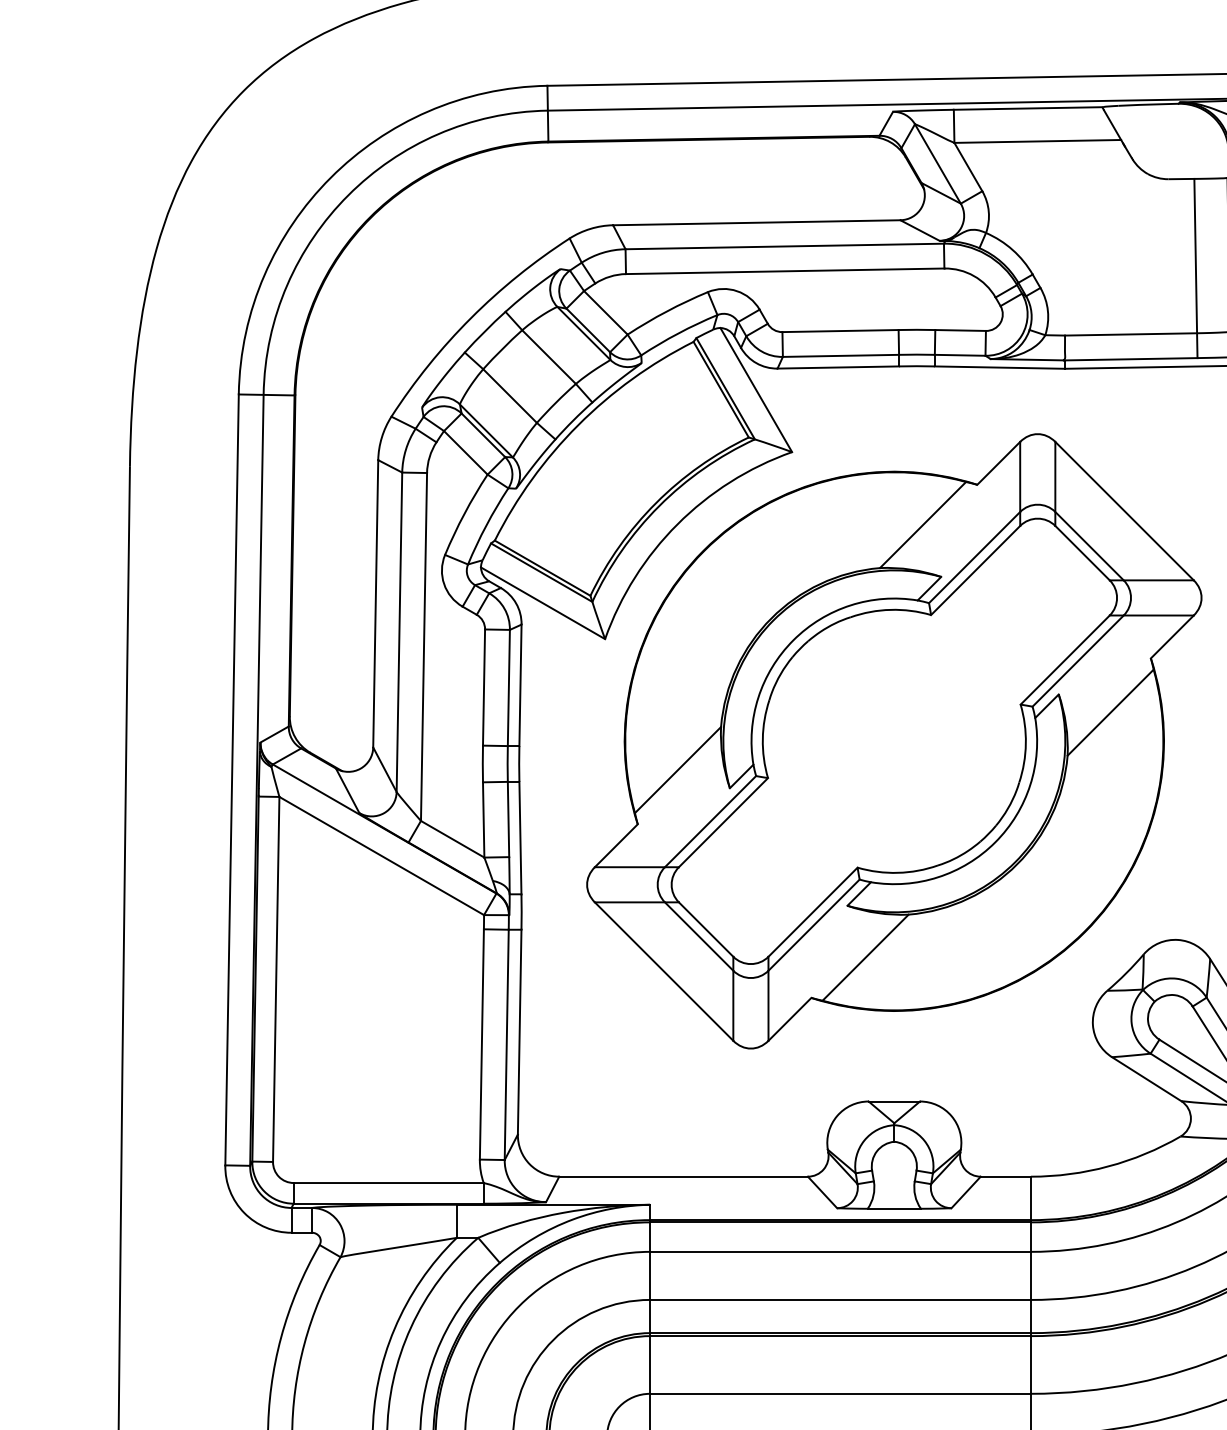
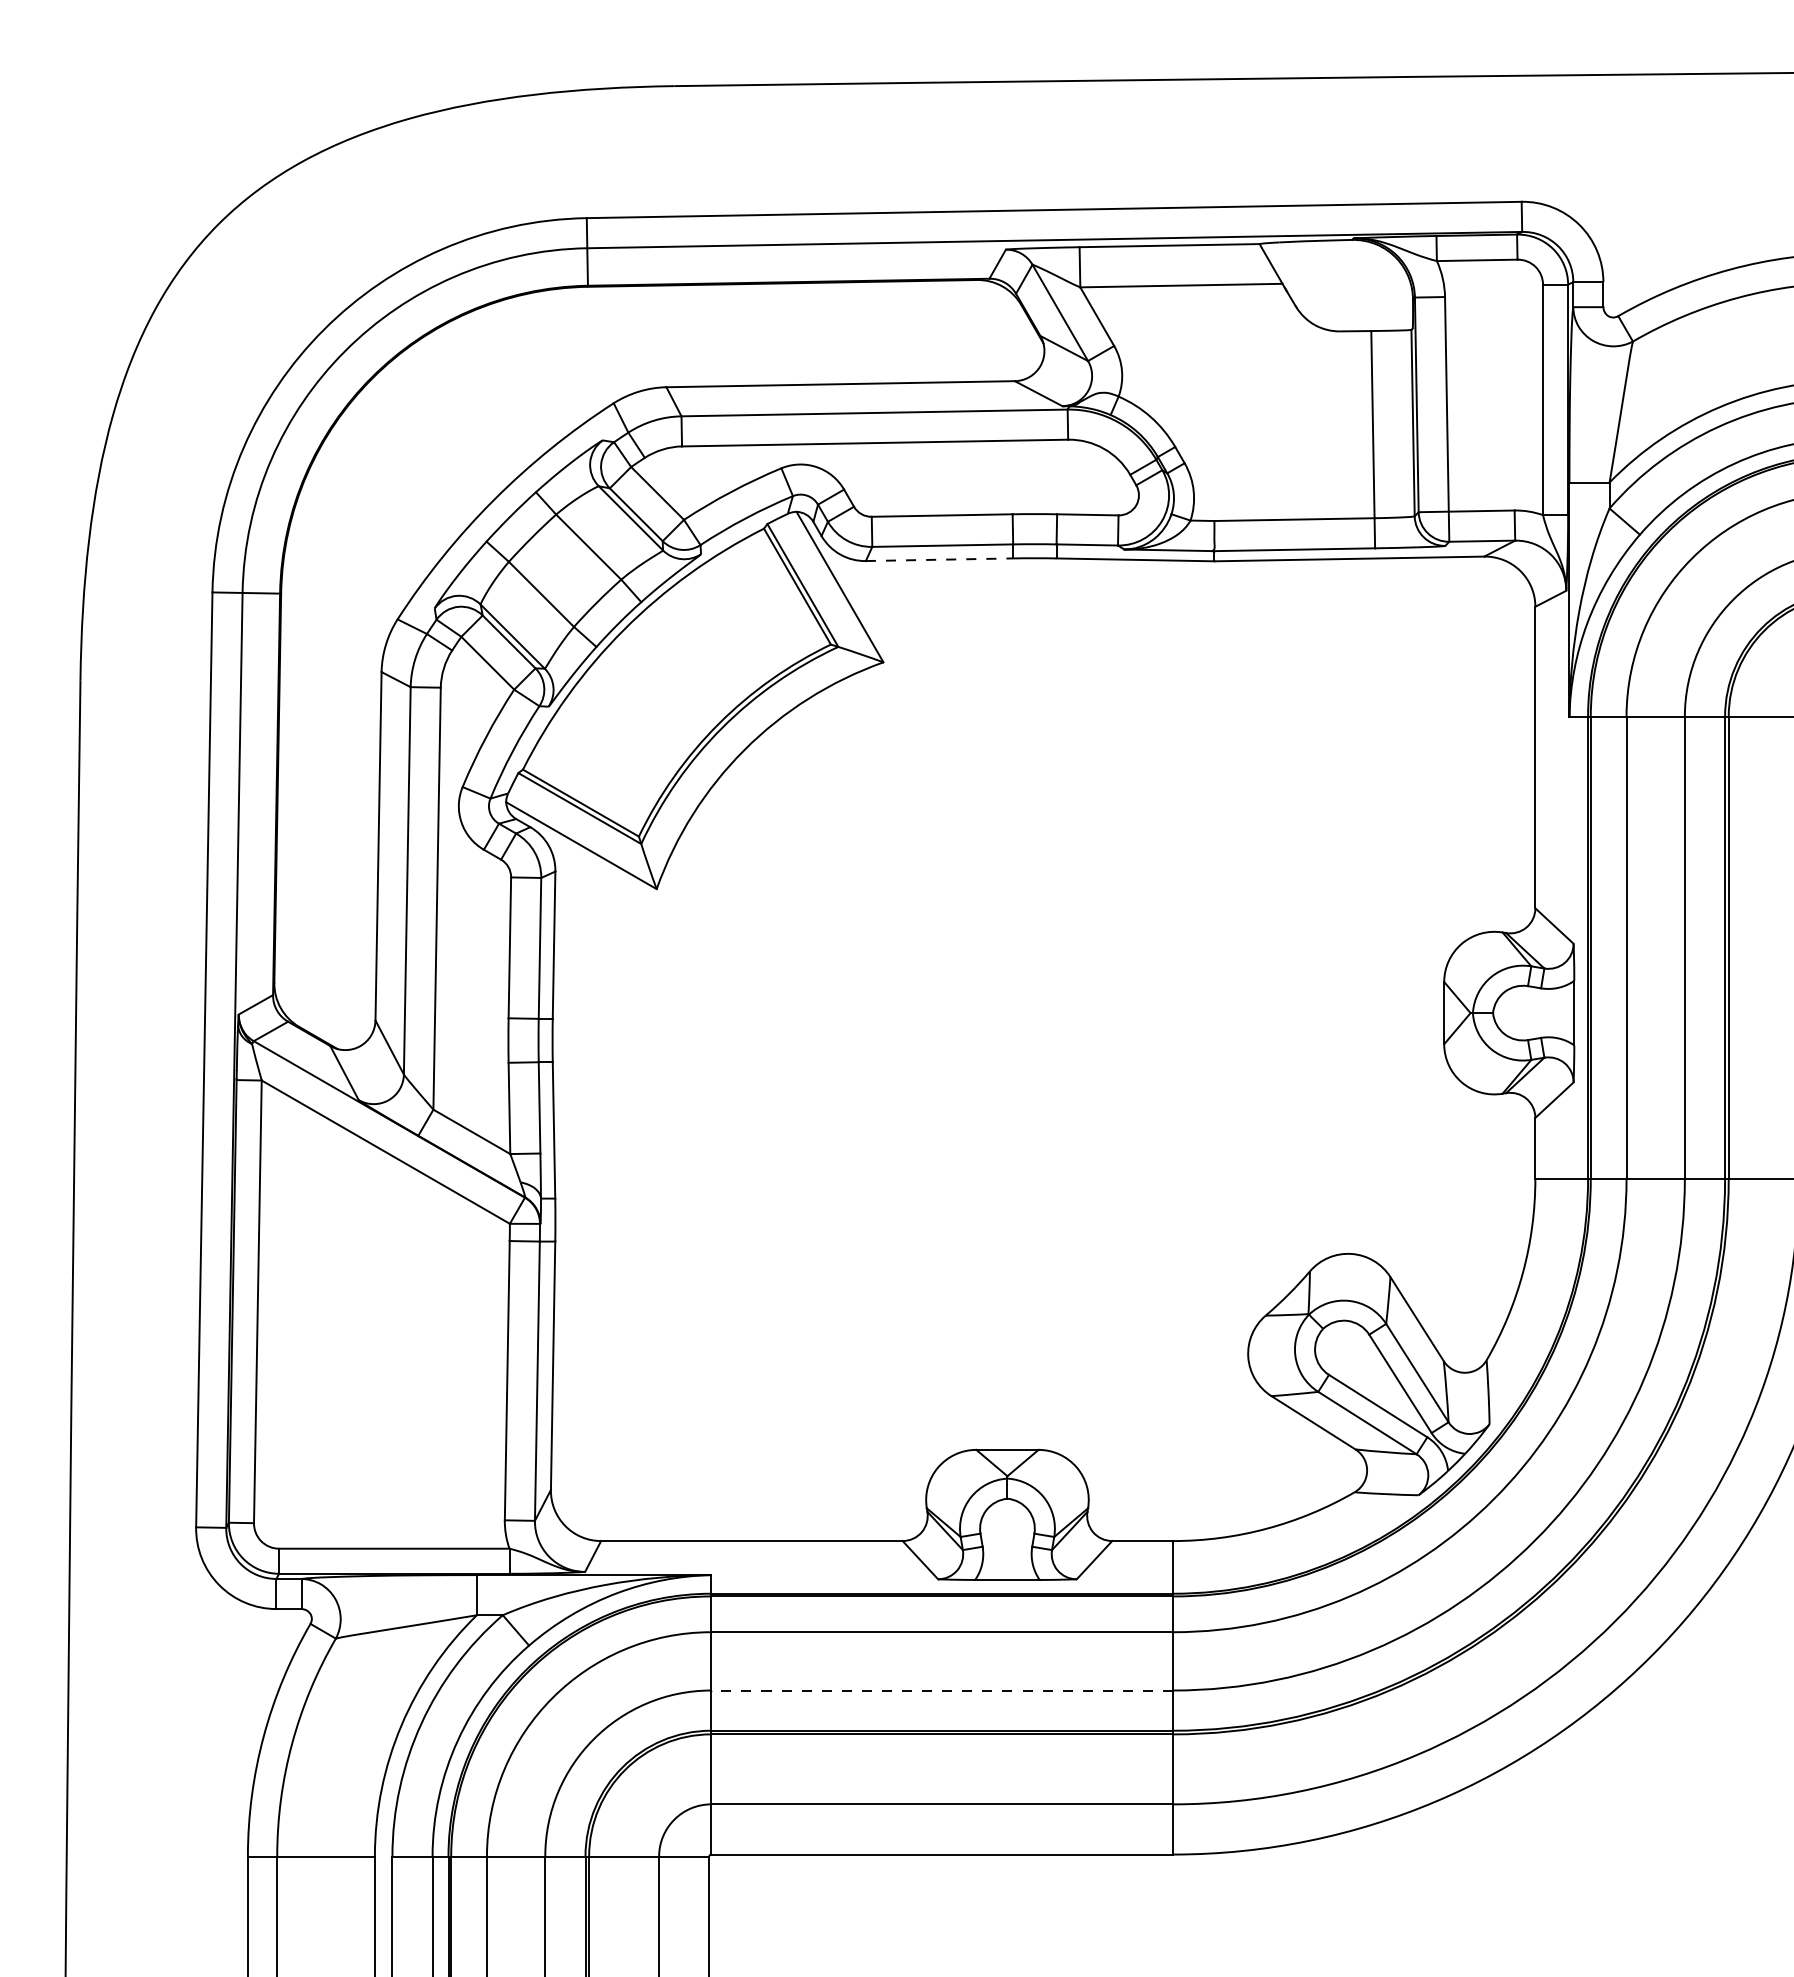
line: (838, 367) -> (939, 559), solid -> dashed
part: (894, 740) -> (1007, 1012), removed
line: (840, 1299) -> (942, 1690), solid -> dashed

